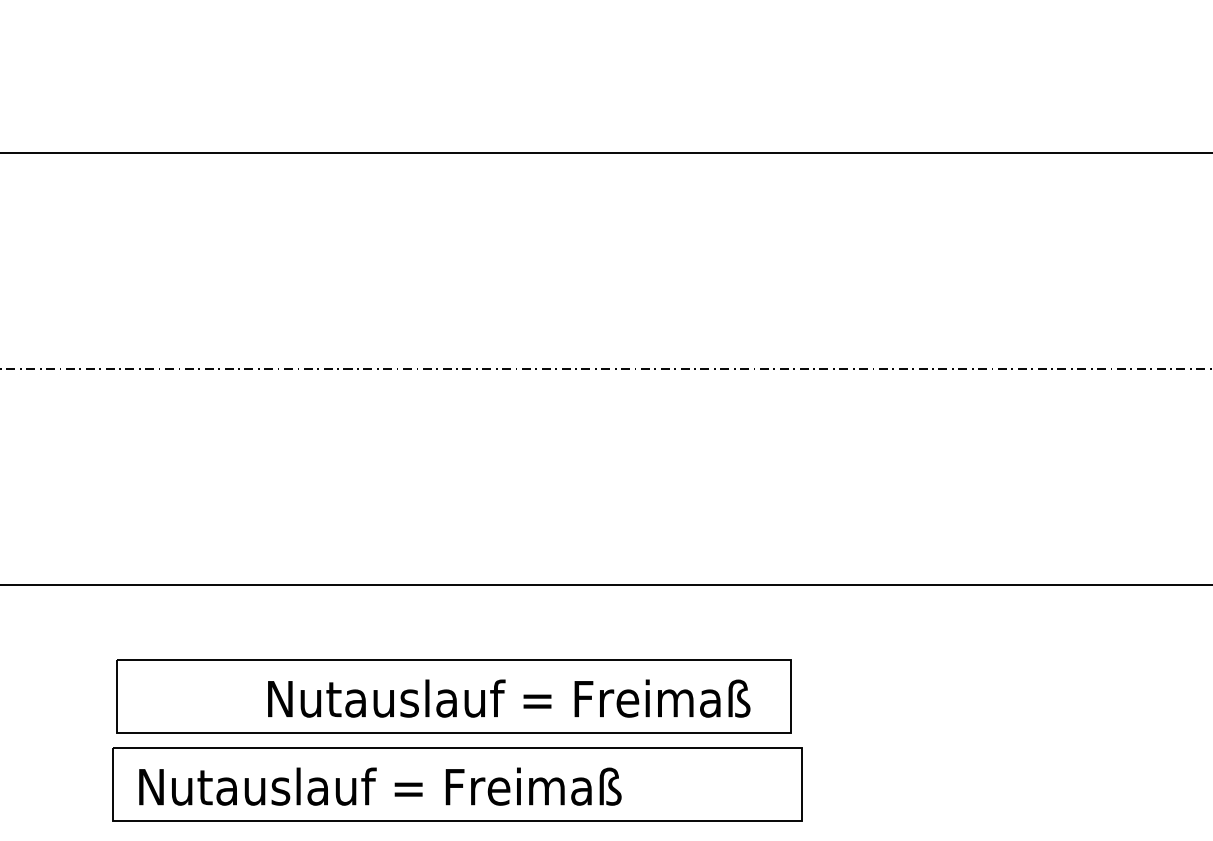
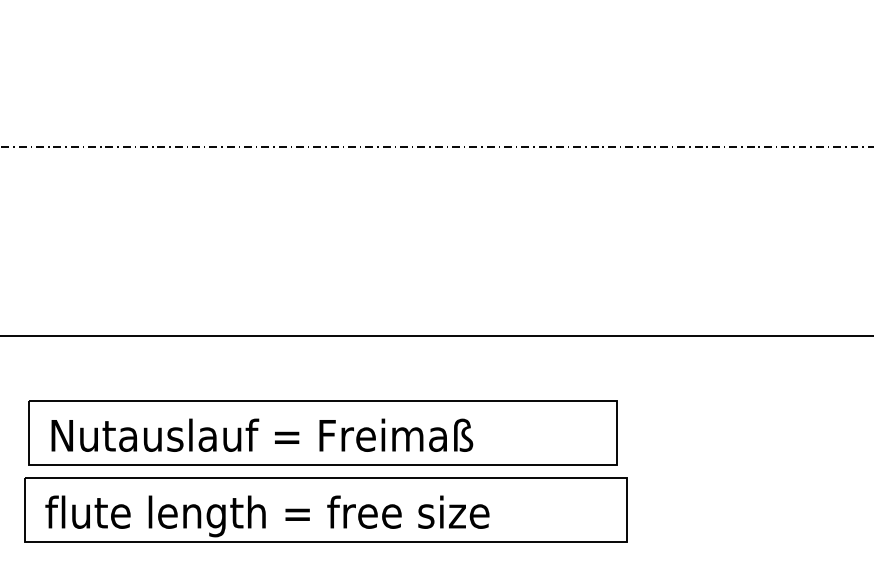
text: (509, 698) -> (262, 435), moved
text: (389, 791) -> (266, 516), Nutauslauf = Freimaß -> flute length = free size

